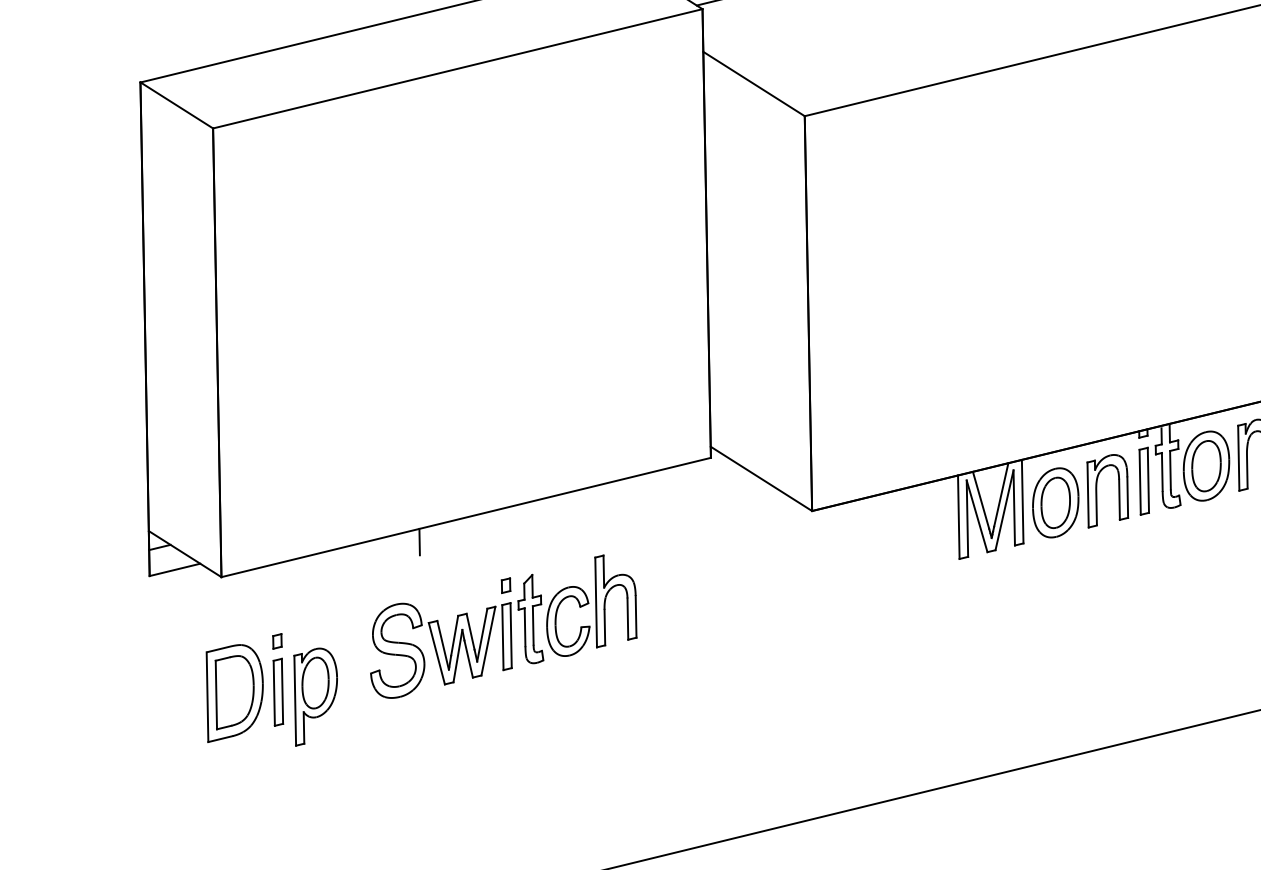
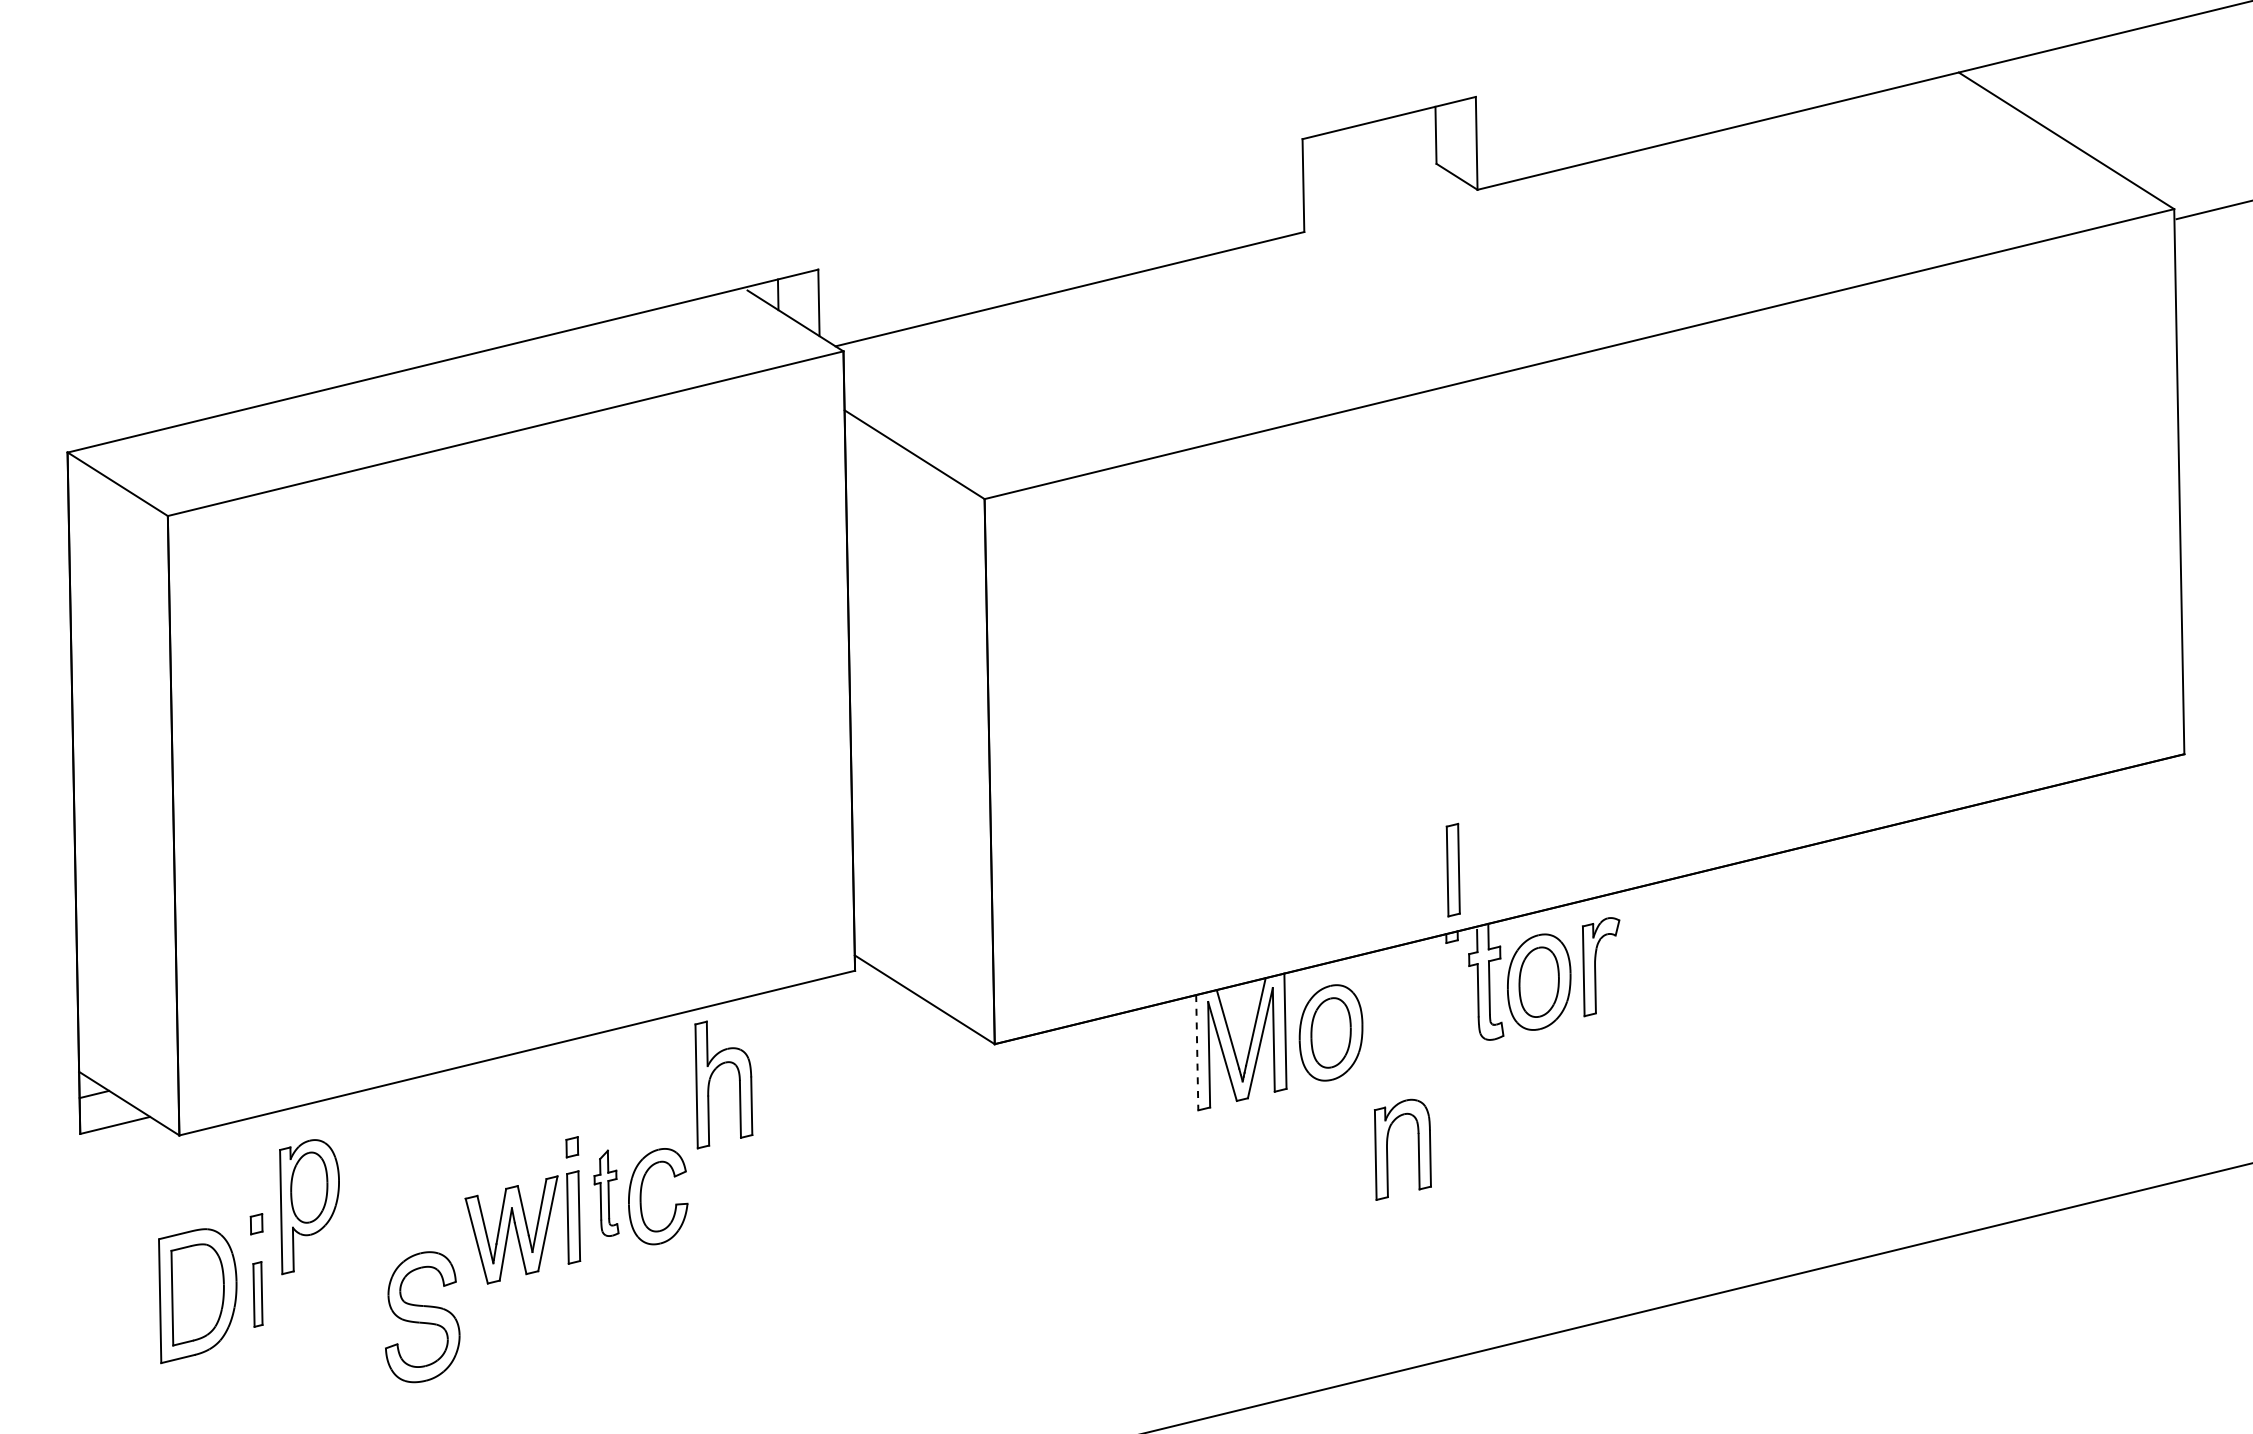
part: (1143, 480) -> (1452, 869), moved
part: (1096, 490) -> (1387, 1149), moved
line: (958, 517) -> (1197, 1052), solid -> dashed
line: (419, 541) -> (452, 1086), removed
part: (606, 598) -> (710, 1081), moved
part: (530, 619) -> (606, 1193), size x0.7
part: (397, 651) -> (422, 1317), moved
part: (278, 692) -> (257, 1294), size x0.7
part: (315, 697) -> (309, 1207), moved

